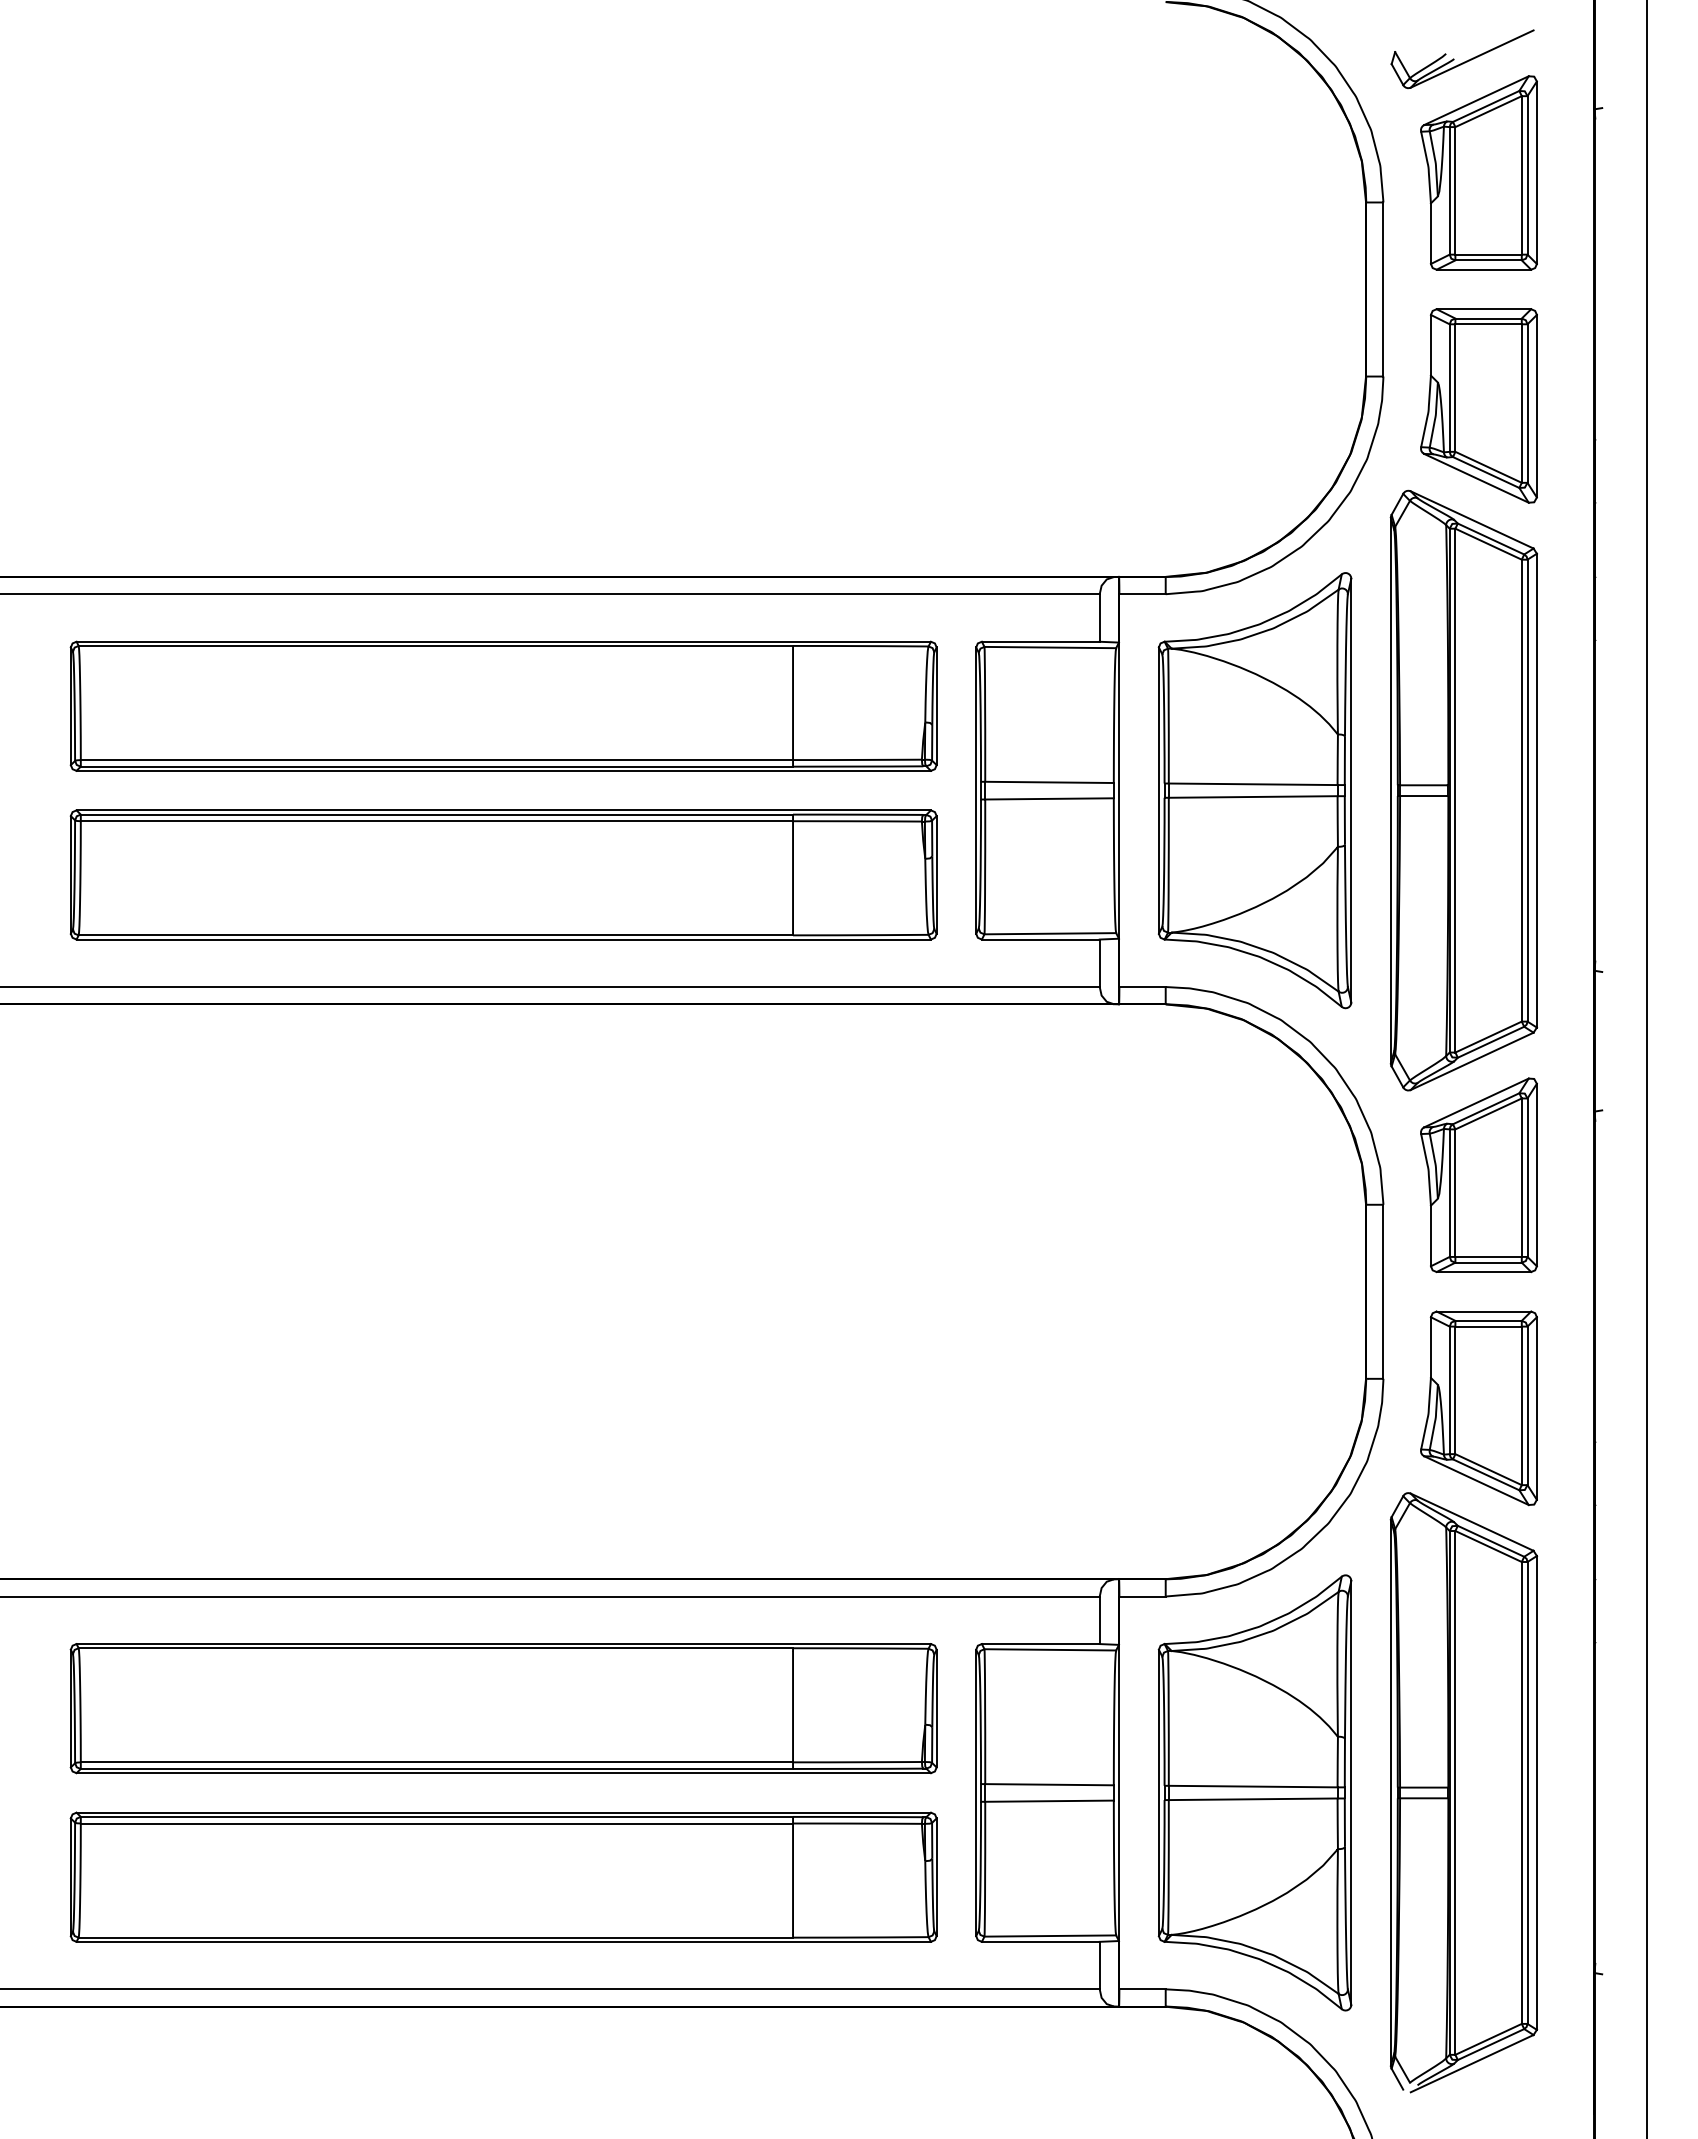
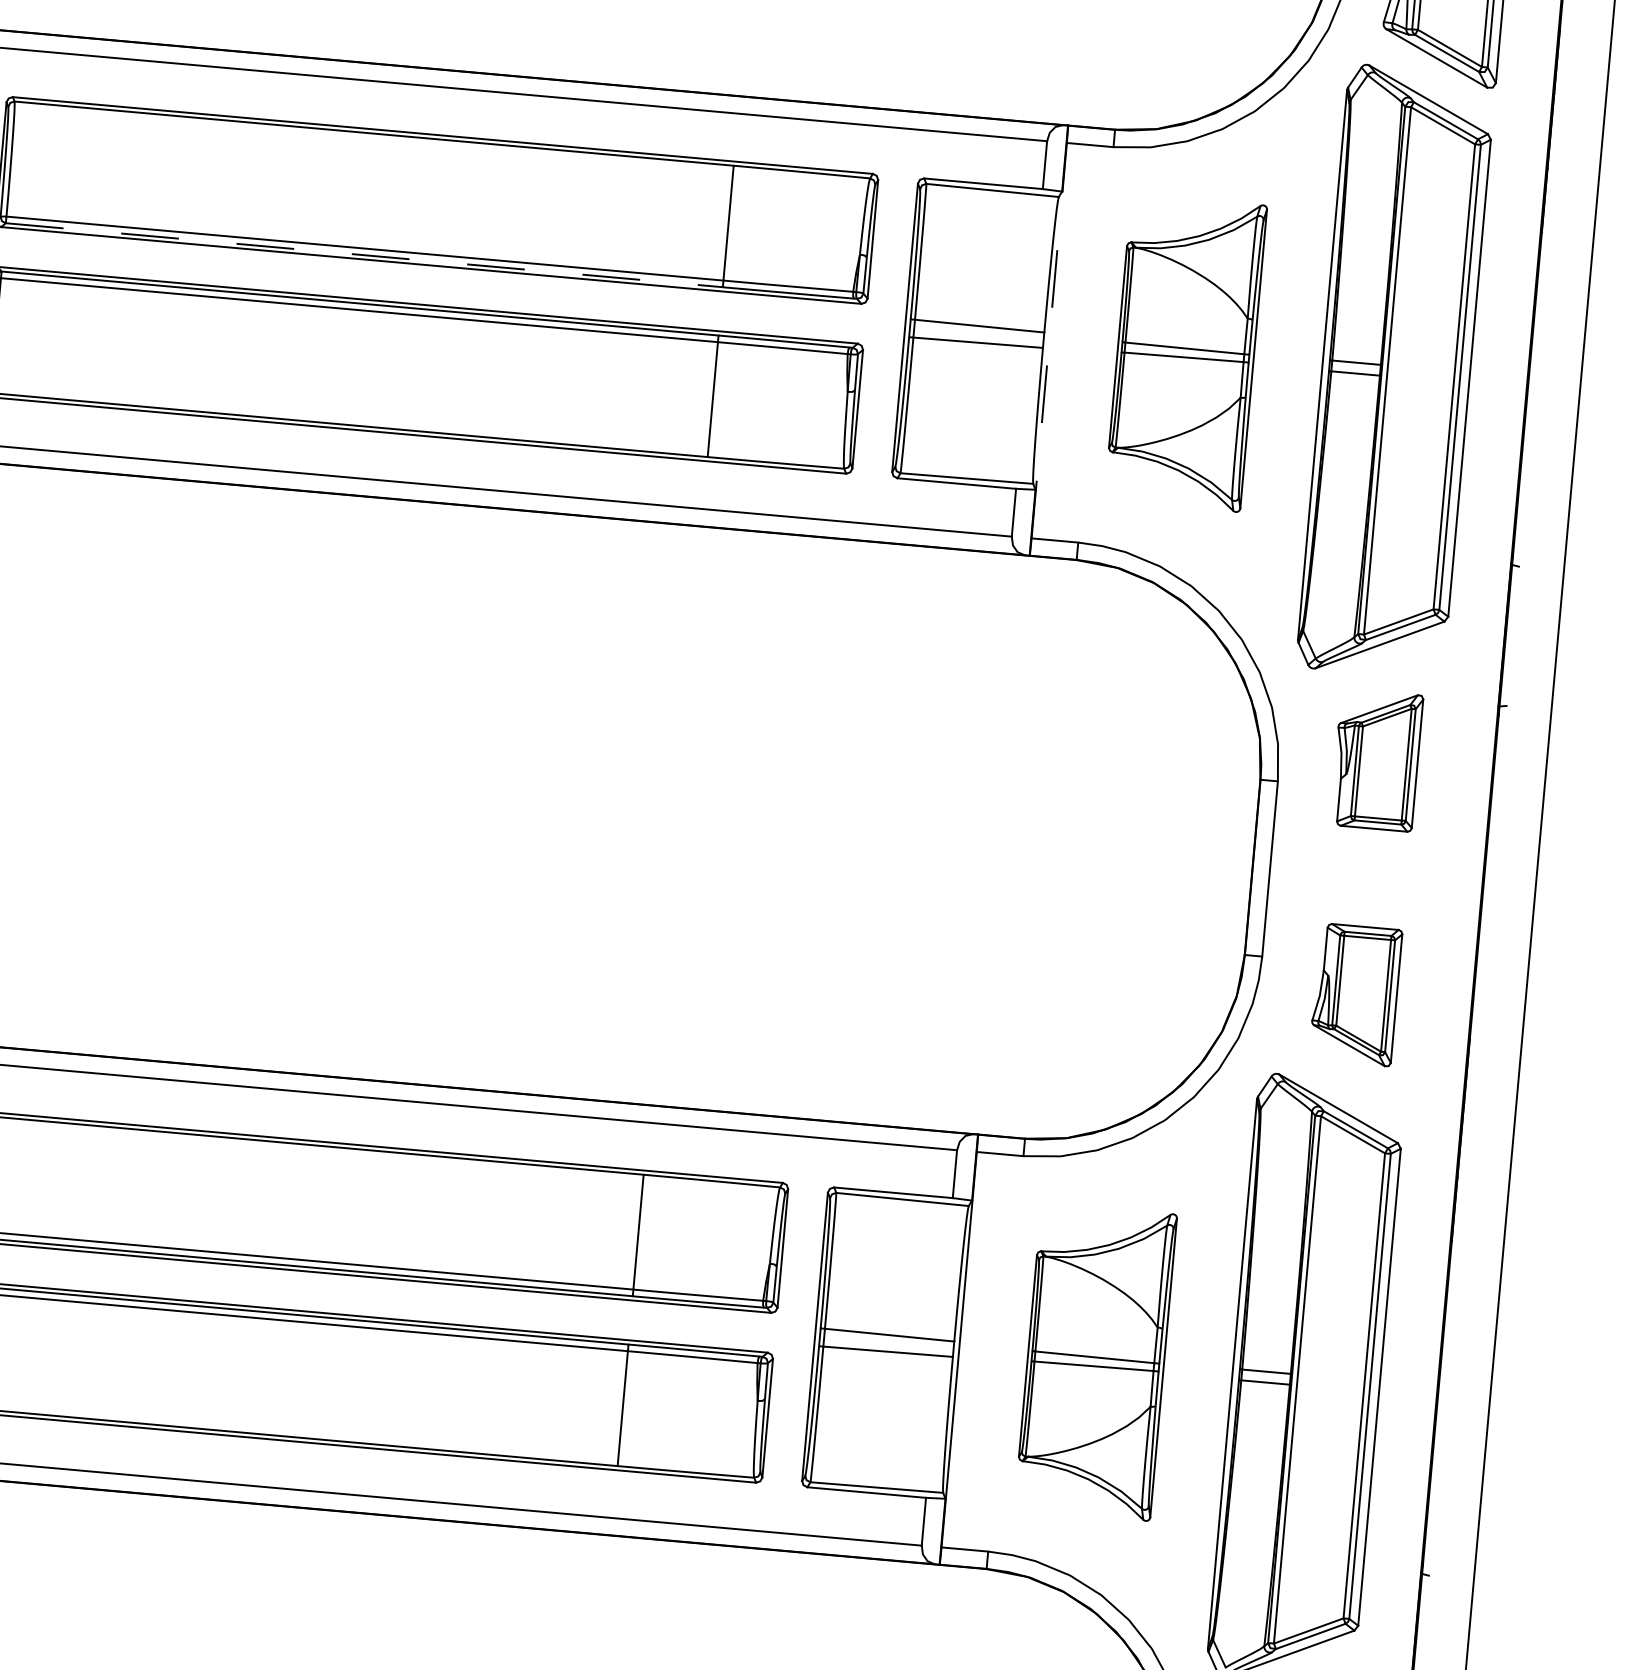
line: (437, 766) -> (364, 255), solid -> dashed
line: (1119, 790) -> (1049, 340), solid -> dashed
part: (1254, 790) -> (1185, 352), size x0.7
part: (1478, 1175) -> (1376, 760), size x0.7
part: (1478, 1408) -> (1355, 994), size x0.7
part: (1254, 1792) -> (1095, 1361), size x0.7

